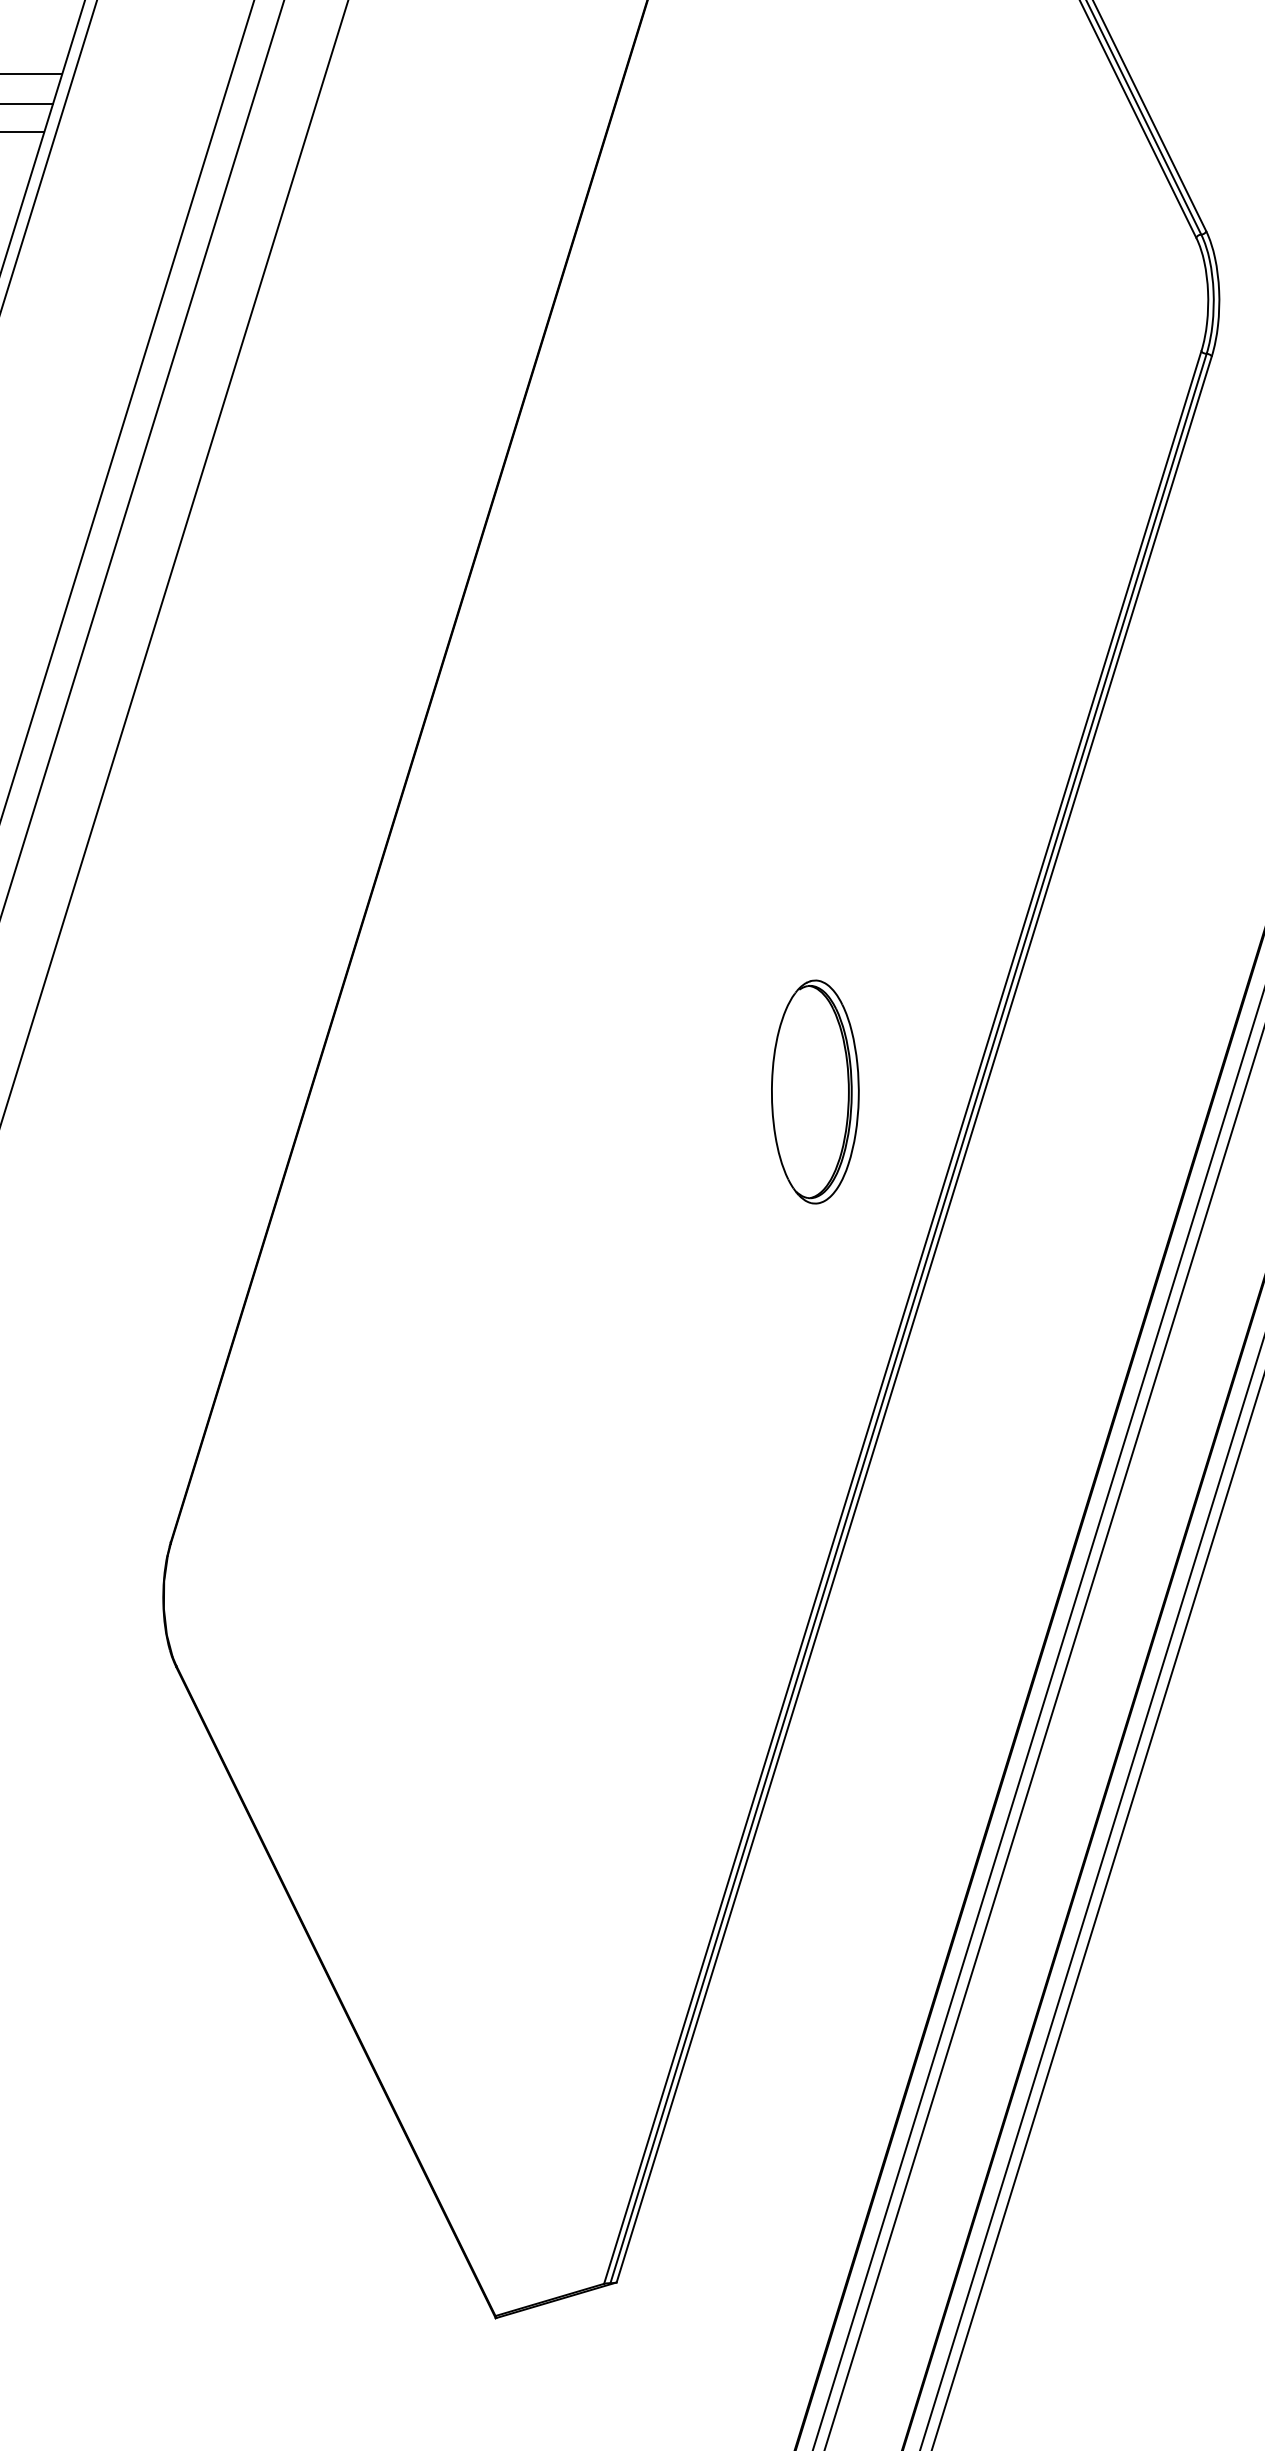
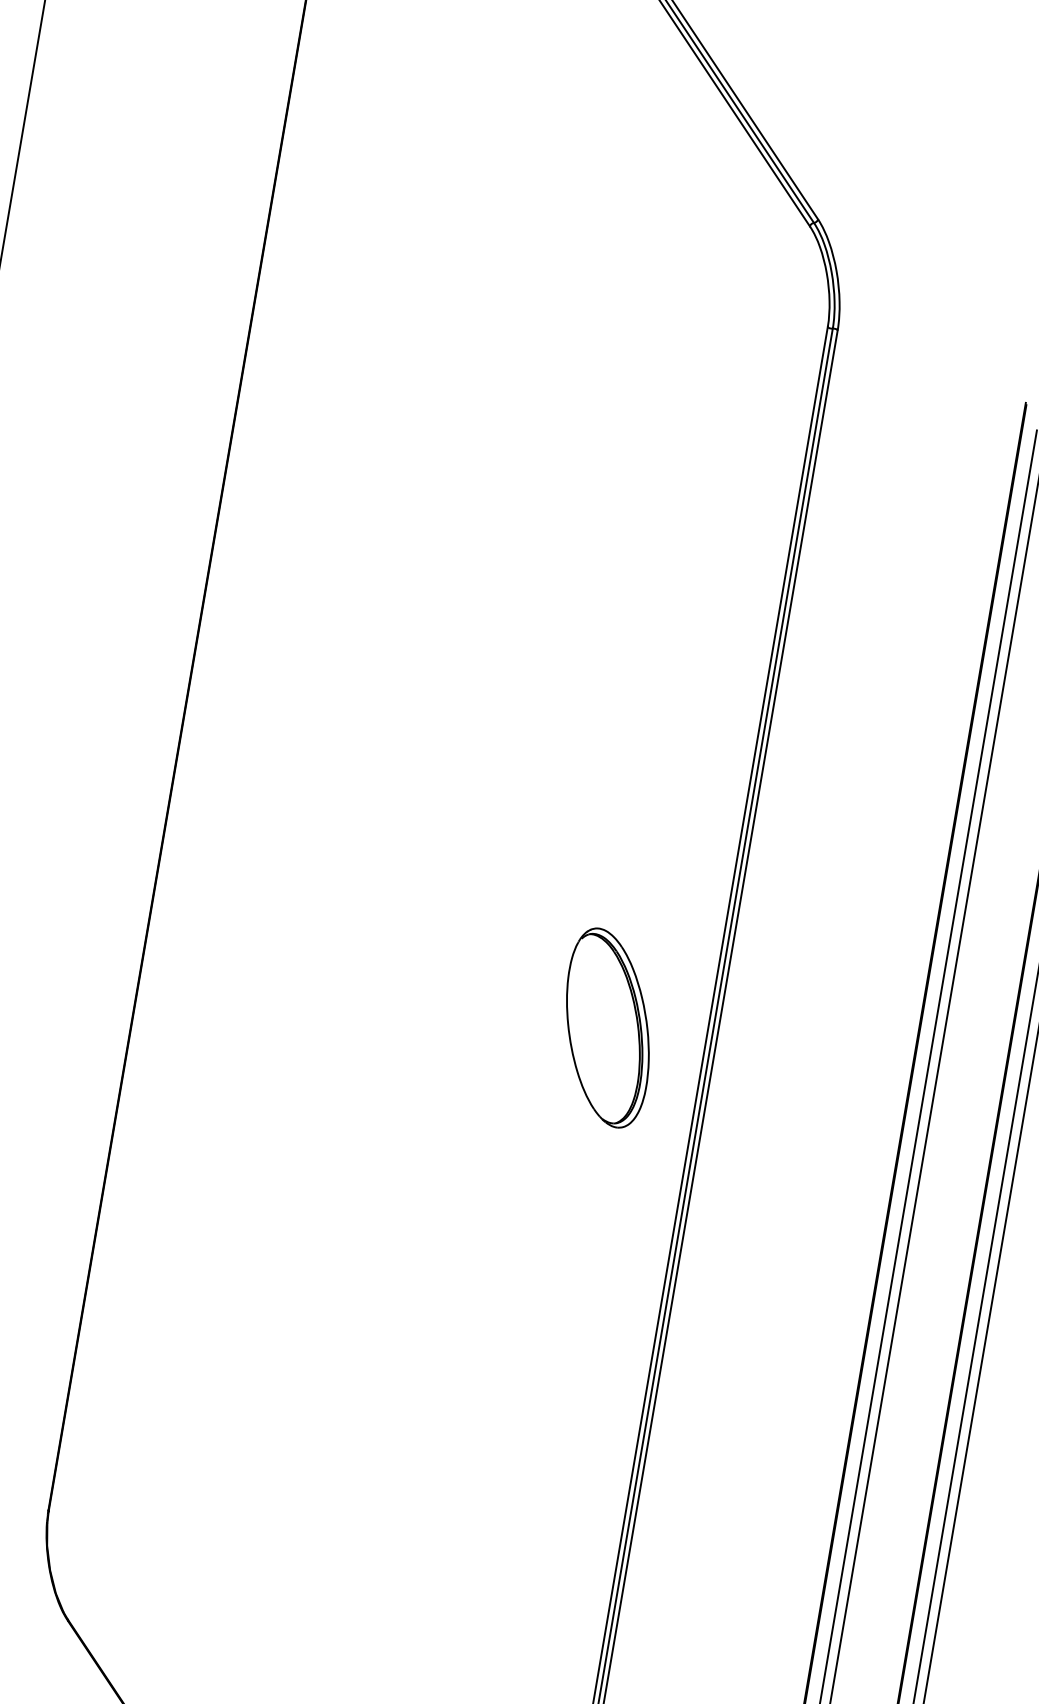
part: (815, 1091) -> (608, 1027), moved

